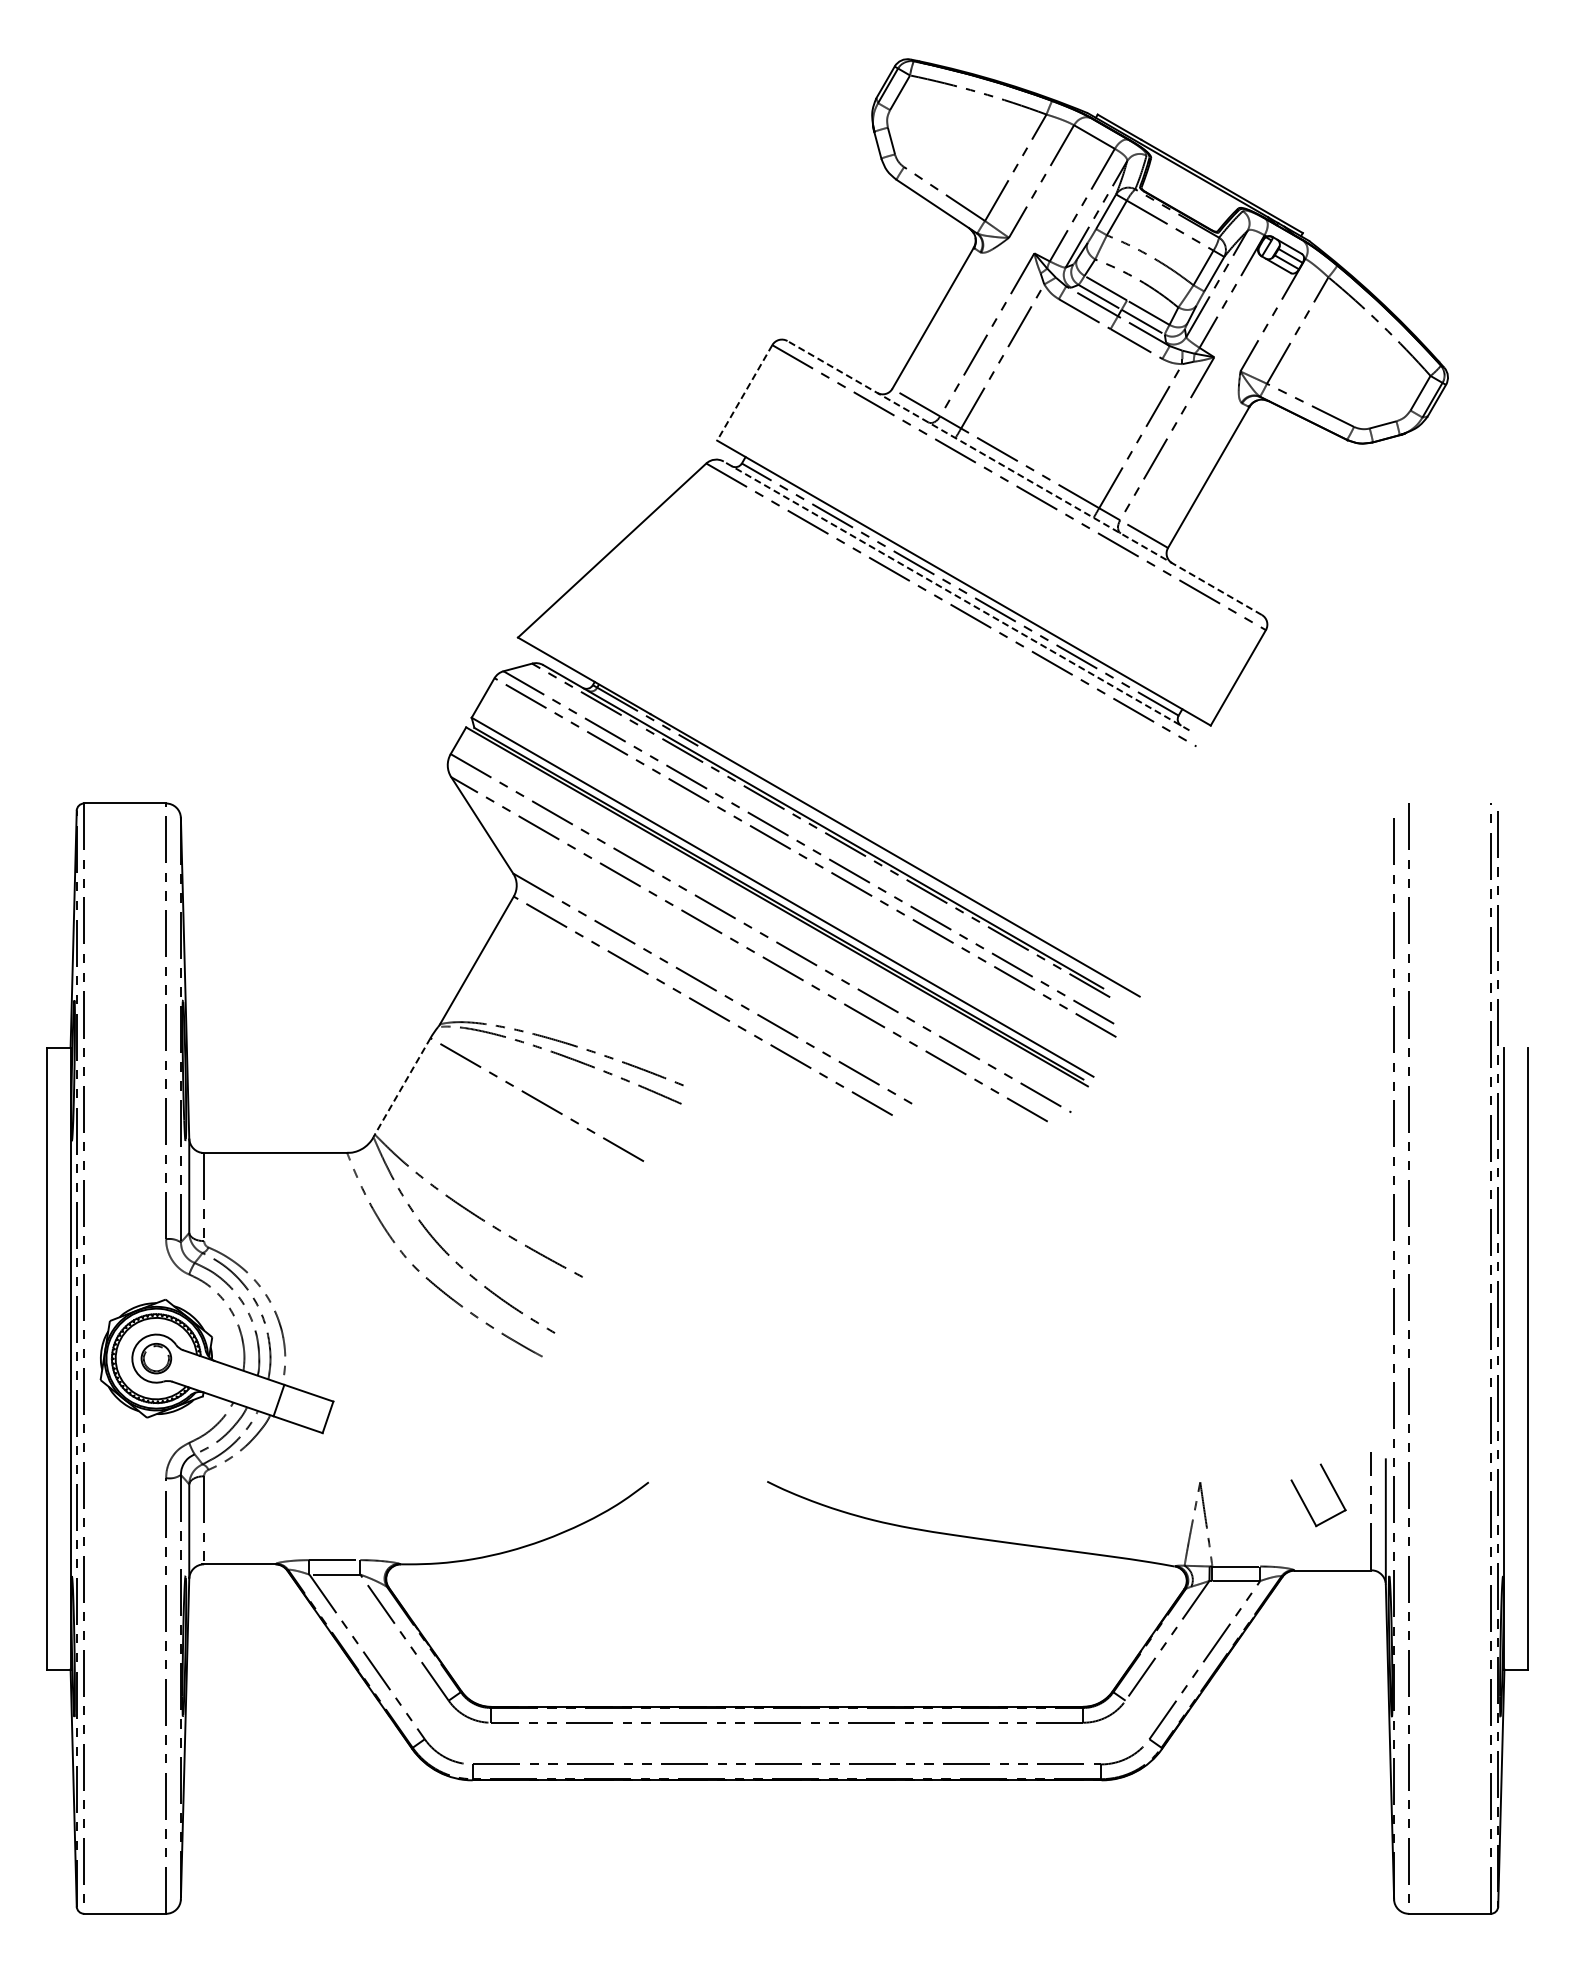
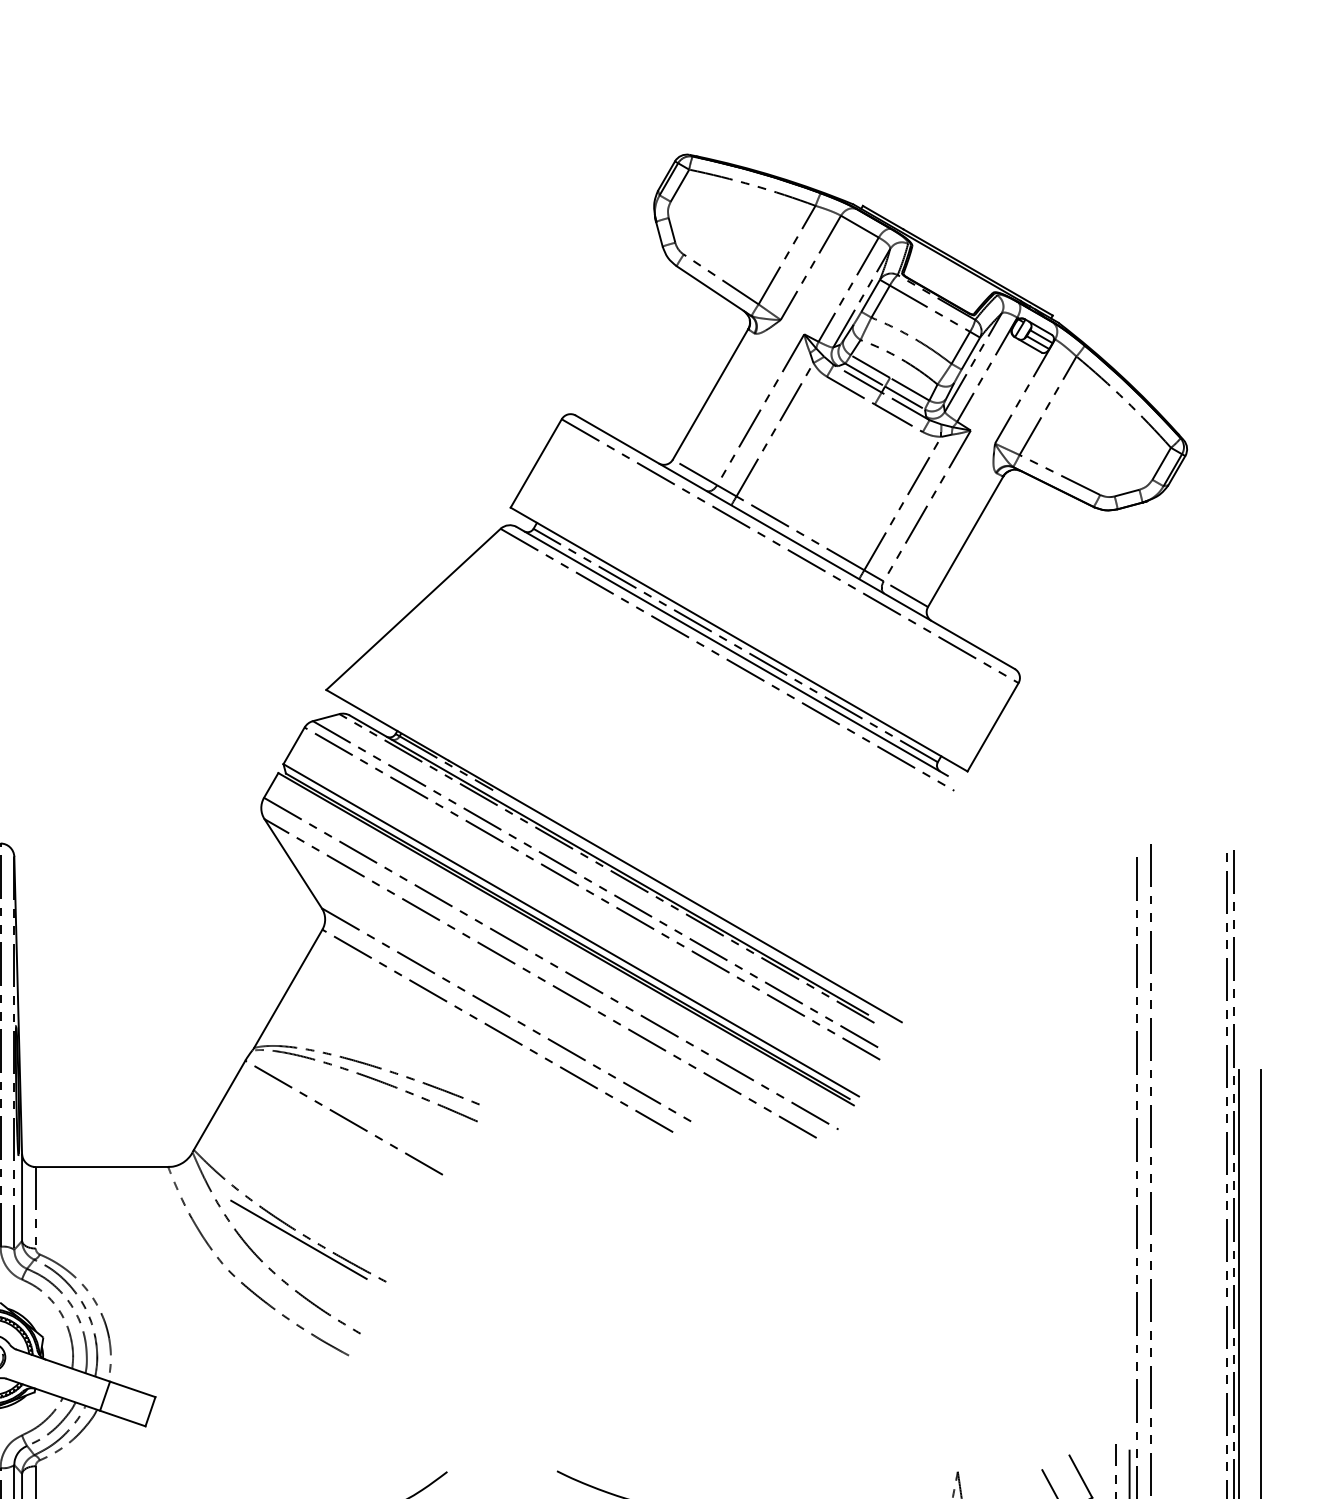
line: (744, 393) -> (535, 464), dashed -> solid
line: (1024, 478) -> (795, 542), dashed -> solid
line: (956, 596) -> (732, 651), dashed -> solid
line: (402, 1086) -> (219, 1105), dashed -> solid
line: (488, 1231) -> (299, 1239), added

